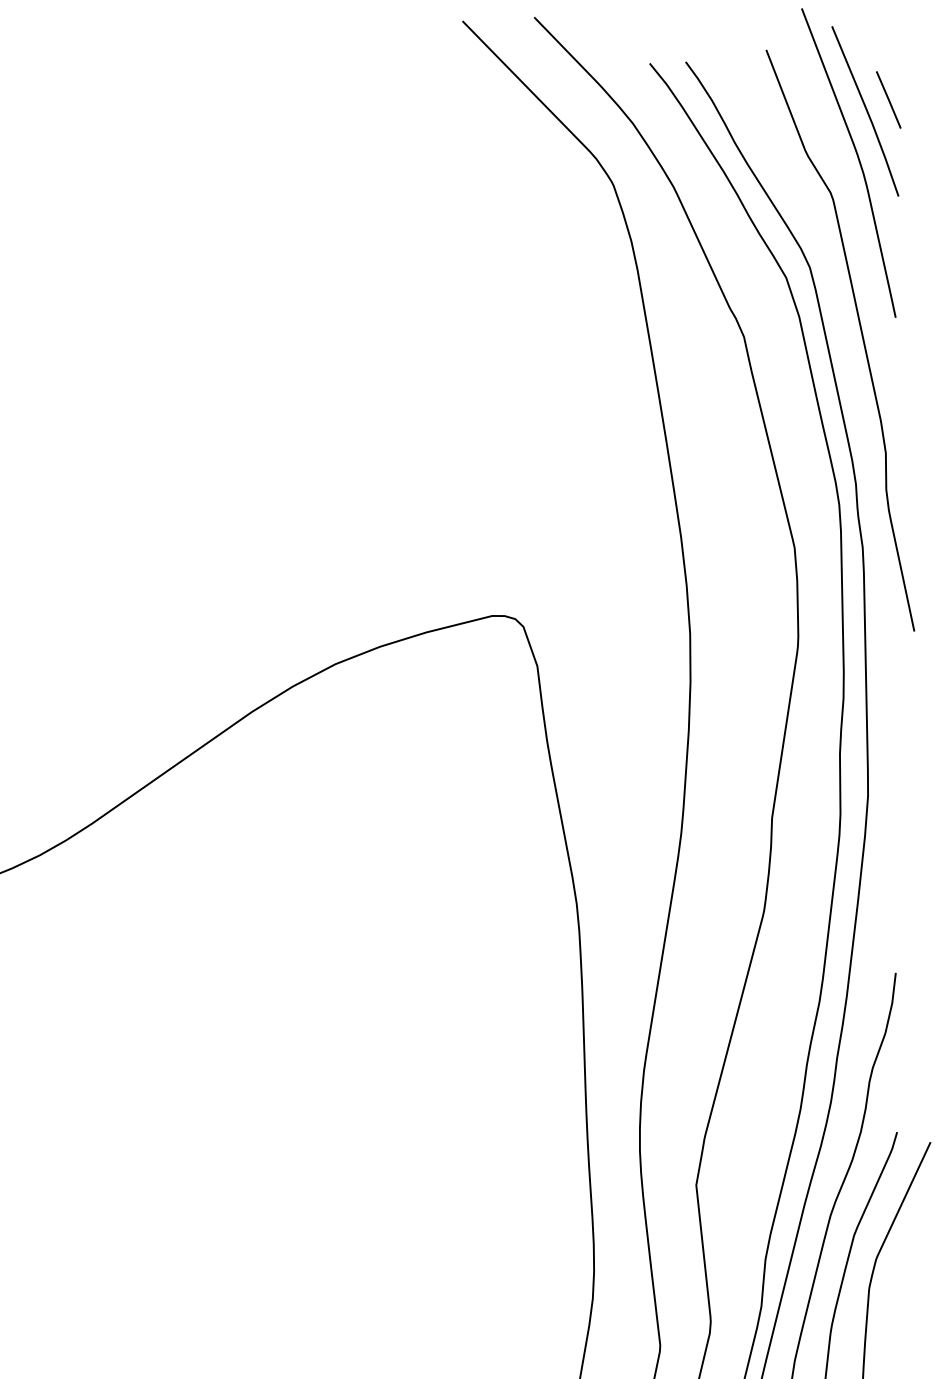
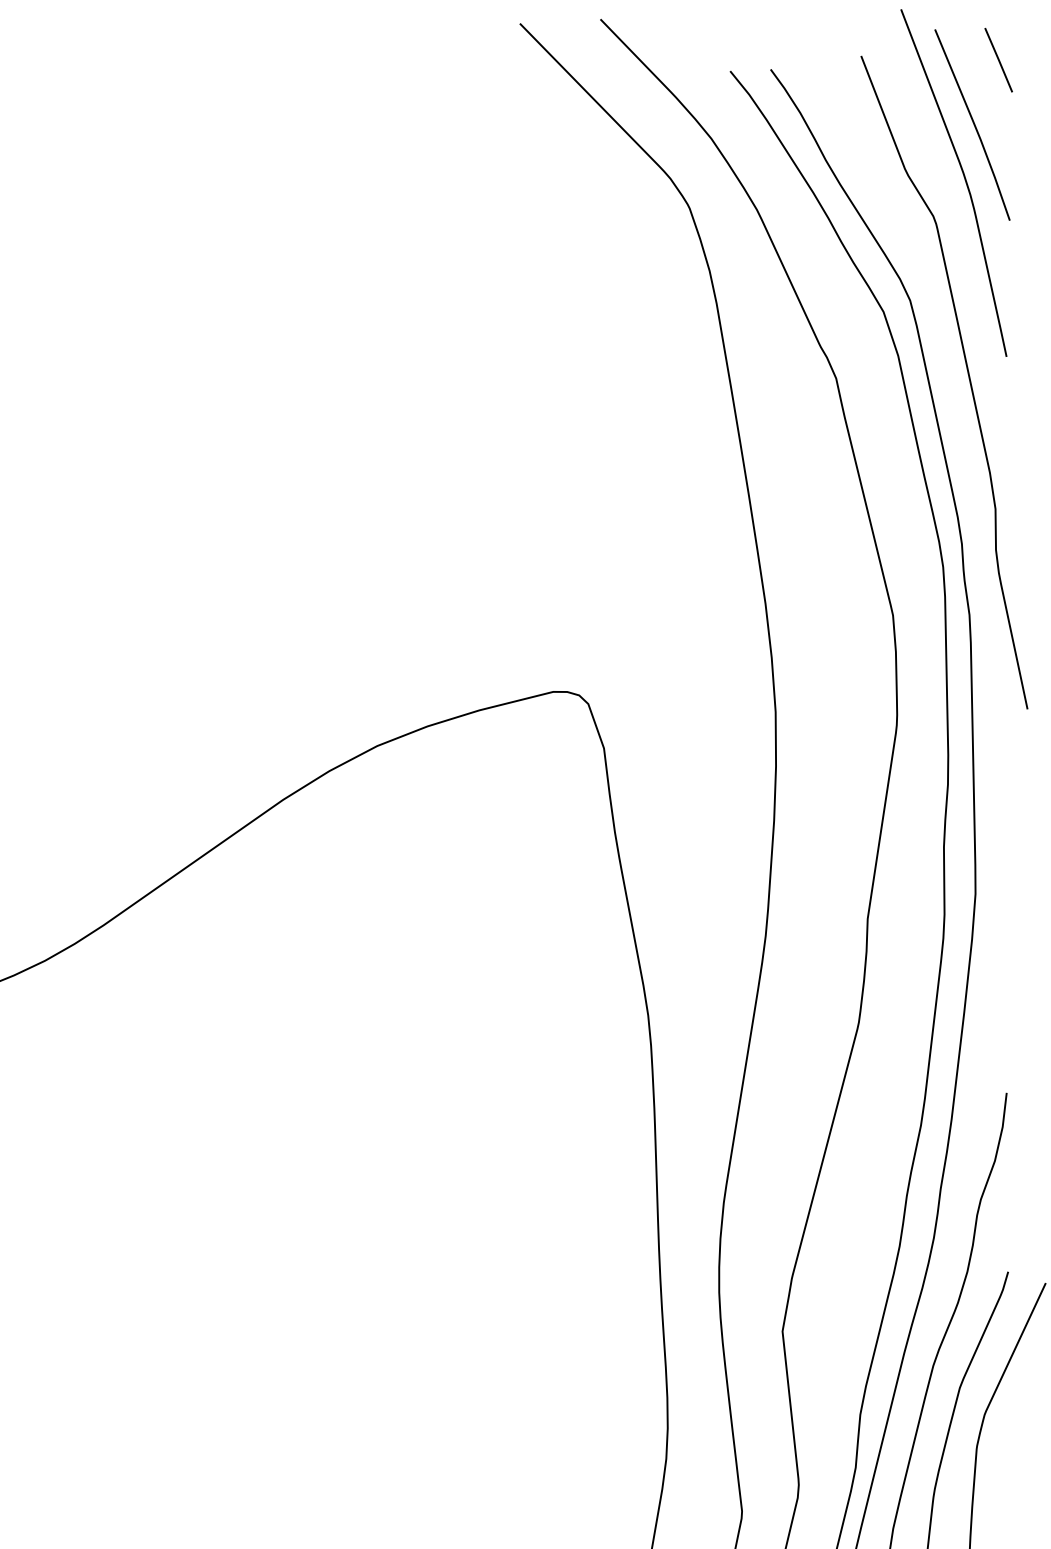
line: (888, 99) -> (998, 59), moved

